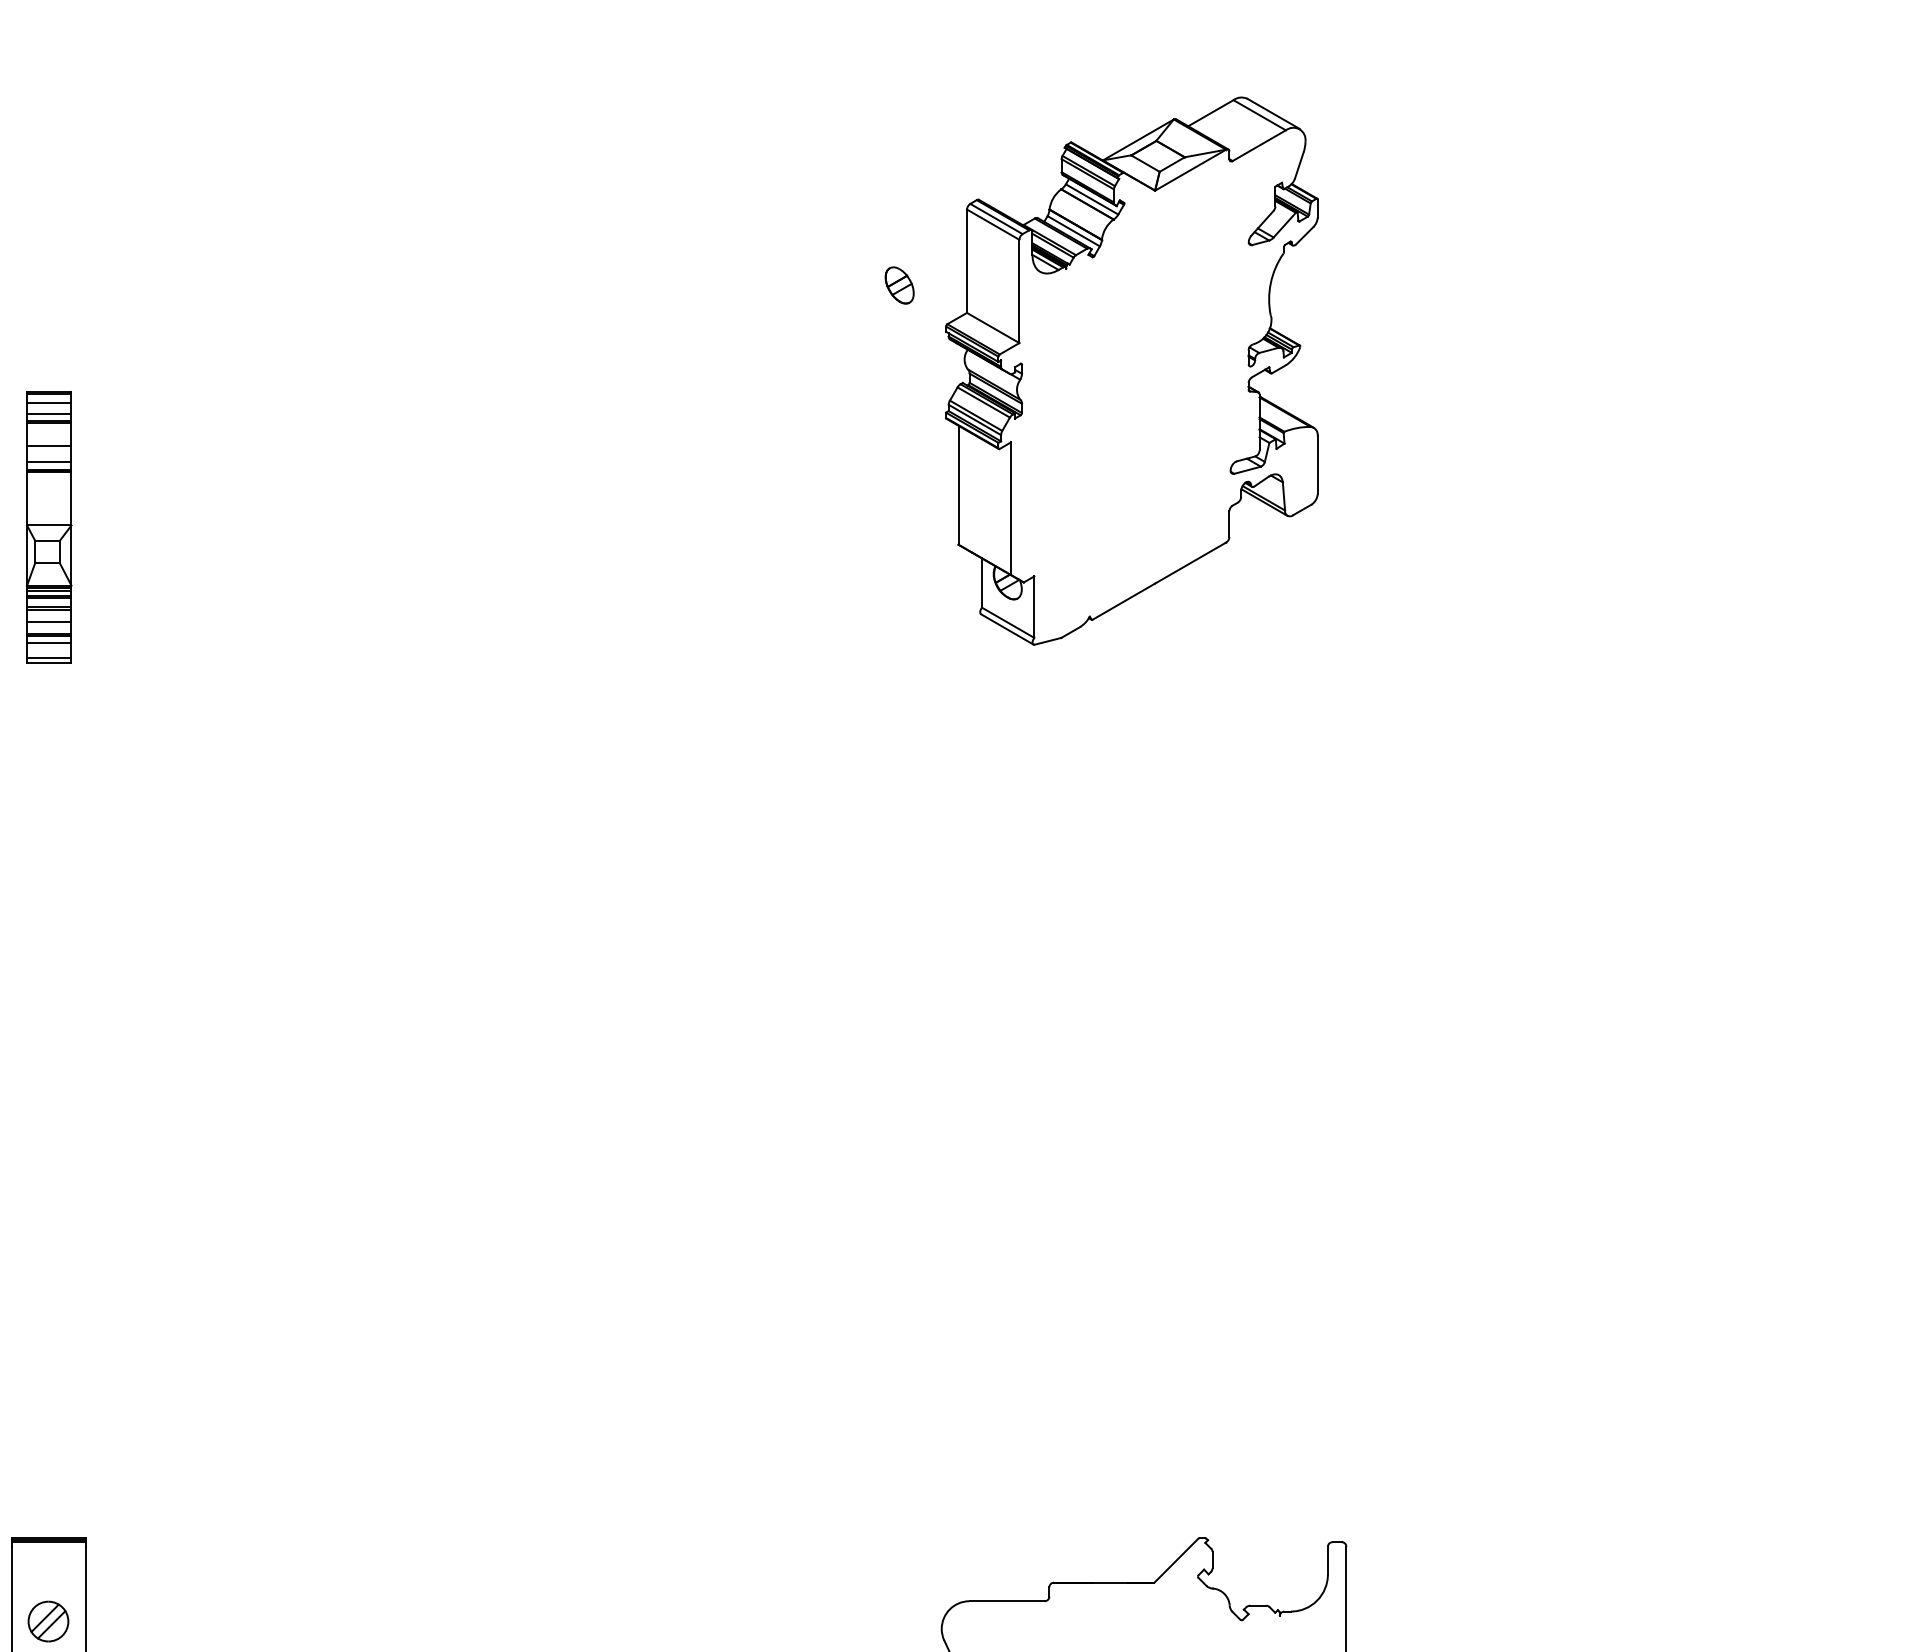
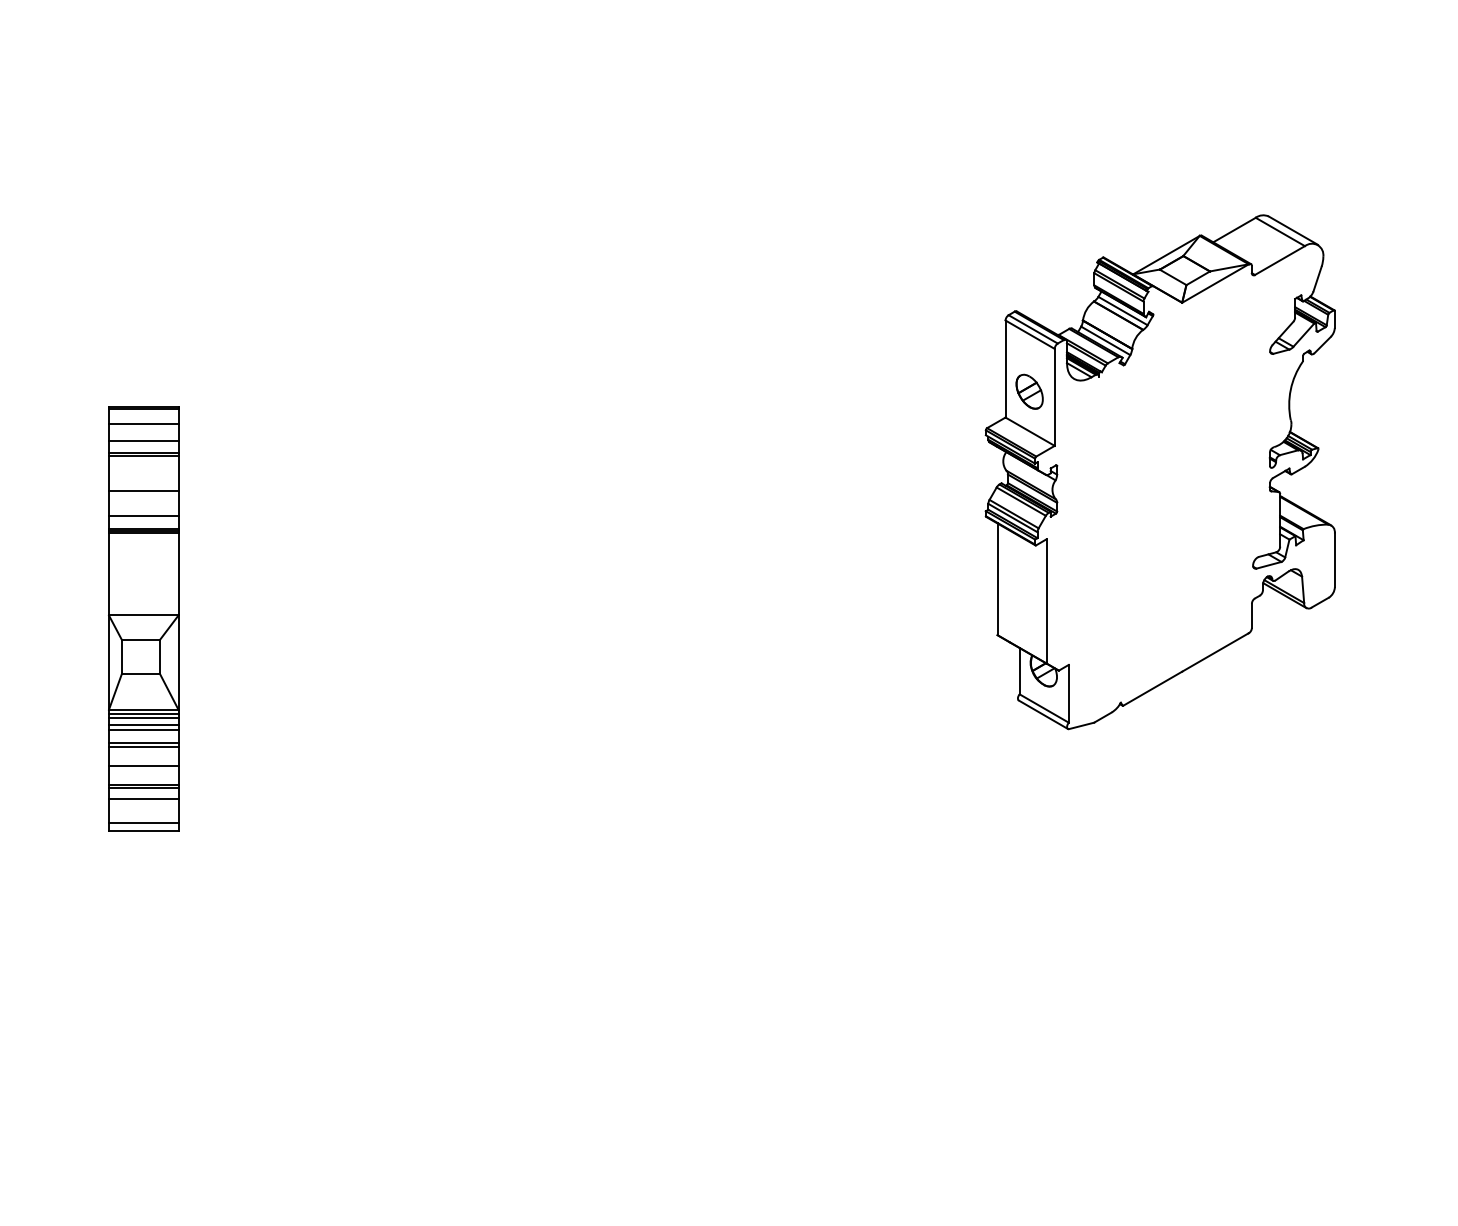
part: (899, 285) -> (1029, 391), moved
part: (49, 527) -> (144, 619), size x1.67

